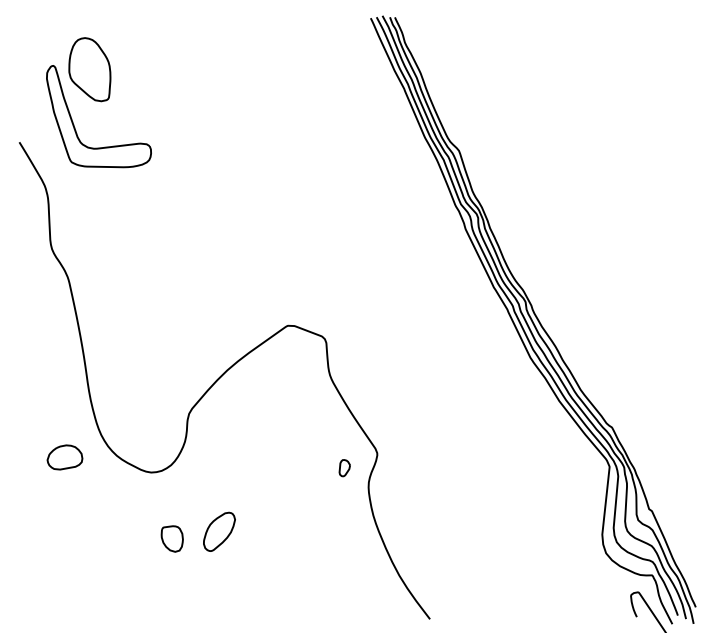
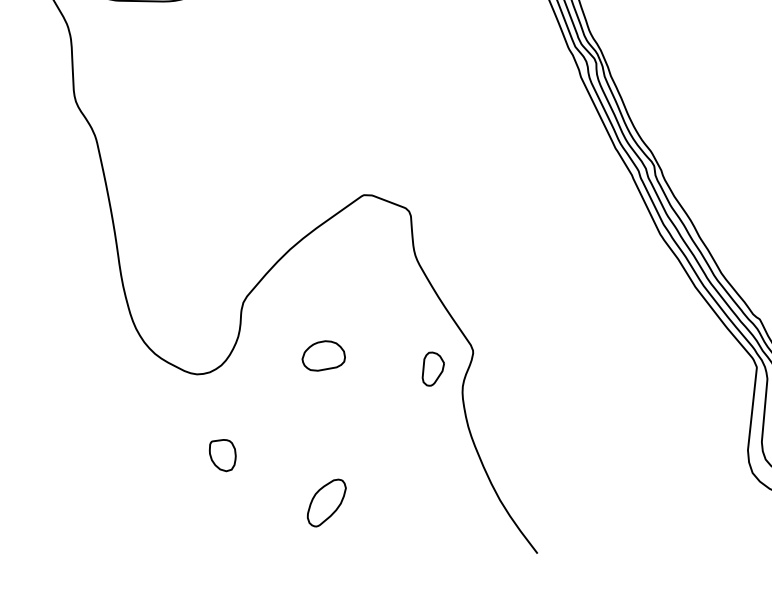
part: (64, 457) -> (323, 356), moved
part: (344, 467) -> (433, 368), size x1.67
part: (219, 531) -> (326, 502), moved

